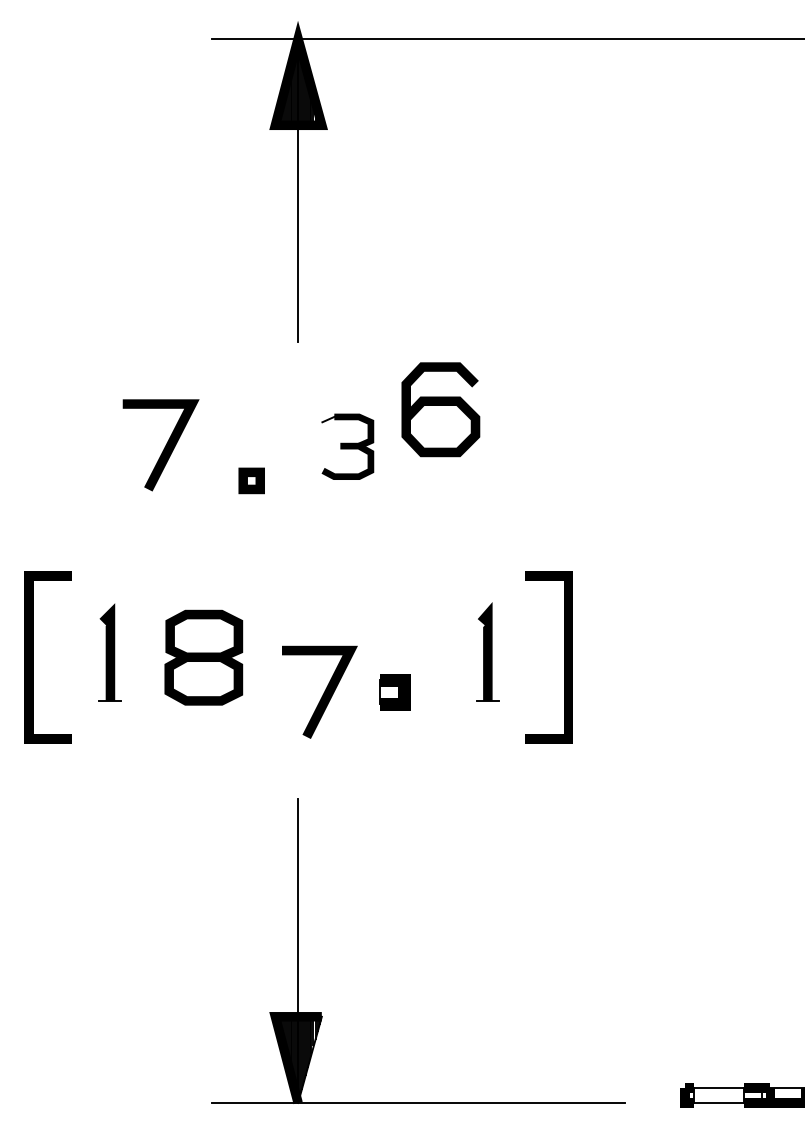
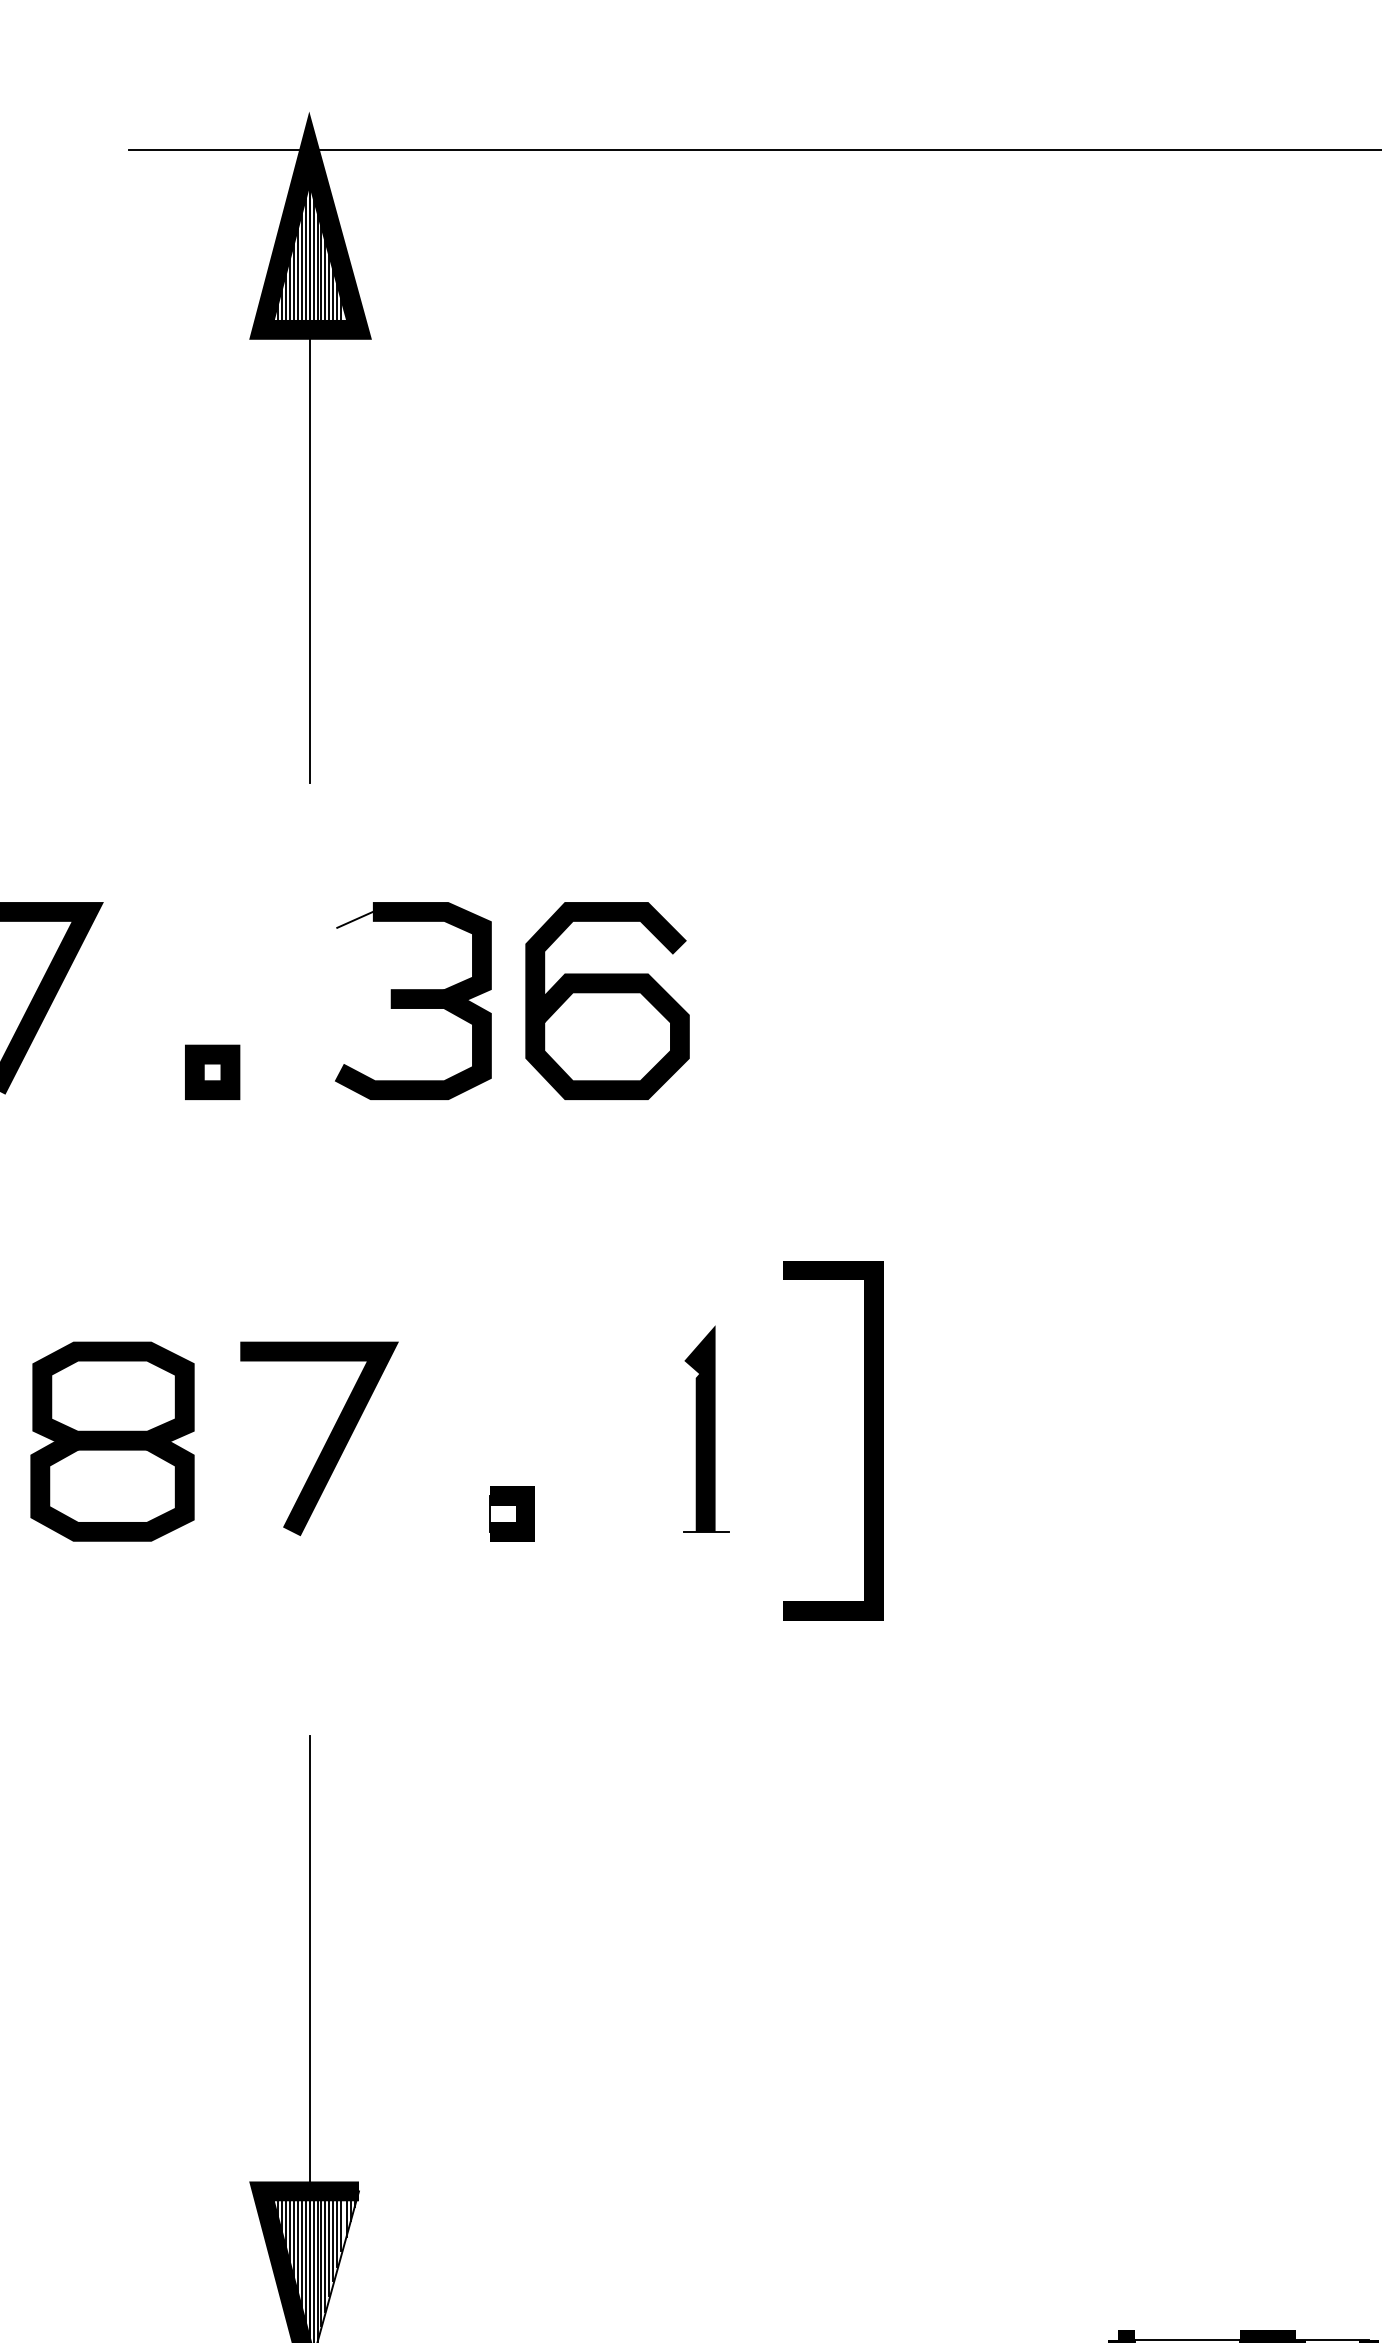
curve: (440, 405) -> (606, 992), moved
part: (347, 446) -> (412, 1000), size x1.43
line: (323, 692) -> (326, 1439), moved
part: (394, 692) -> (510, 1514), size x0.71

